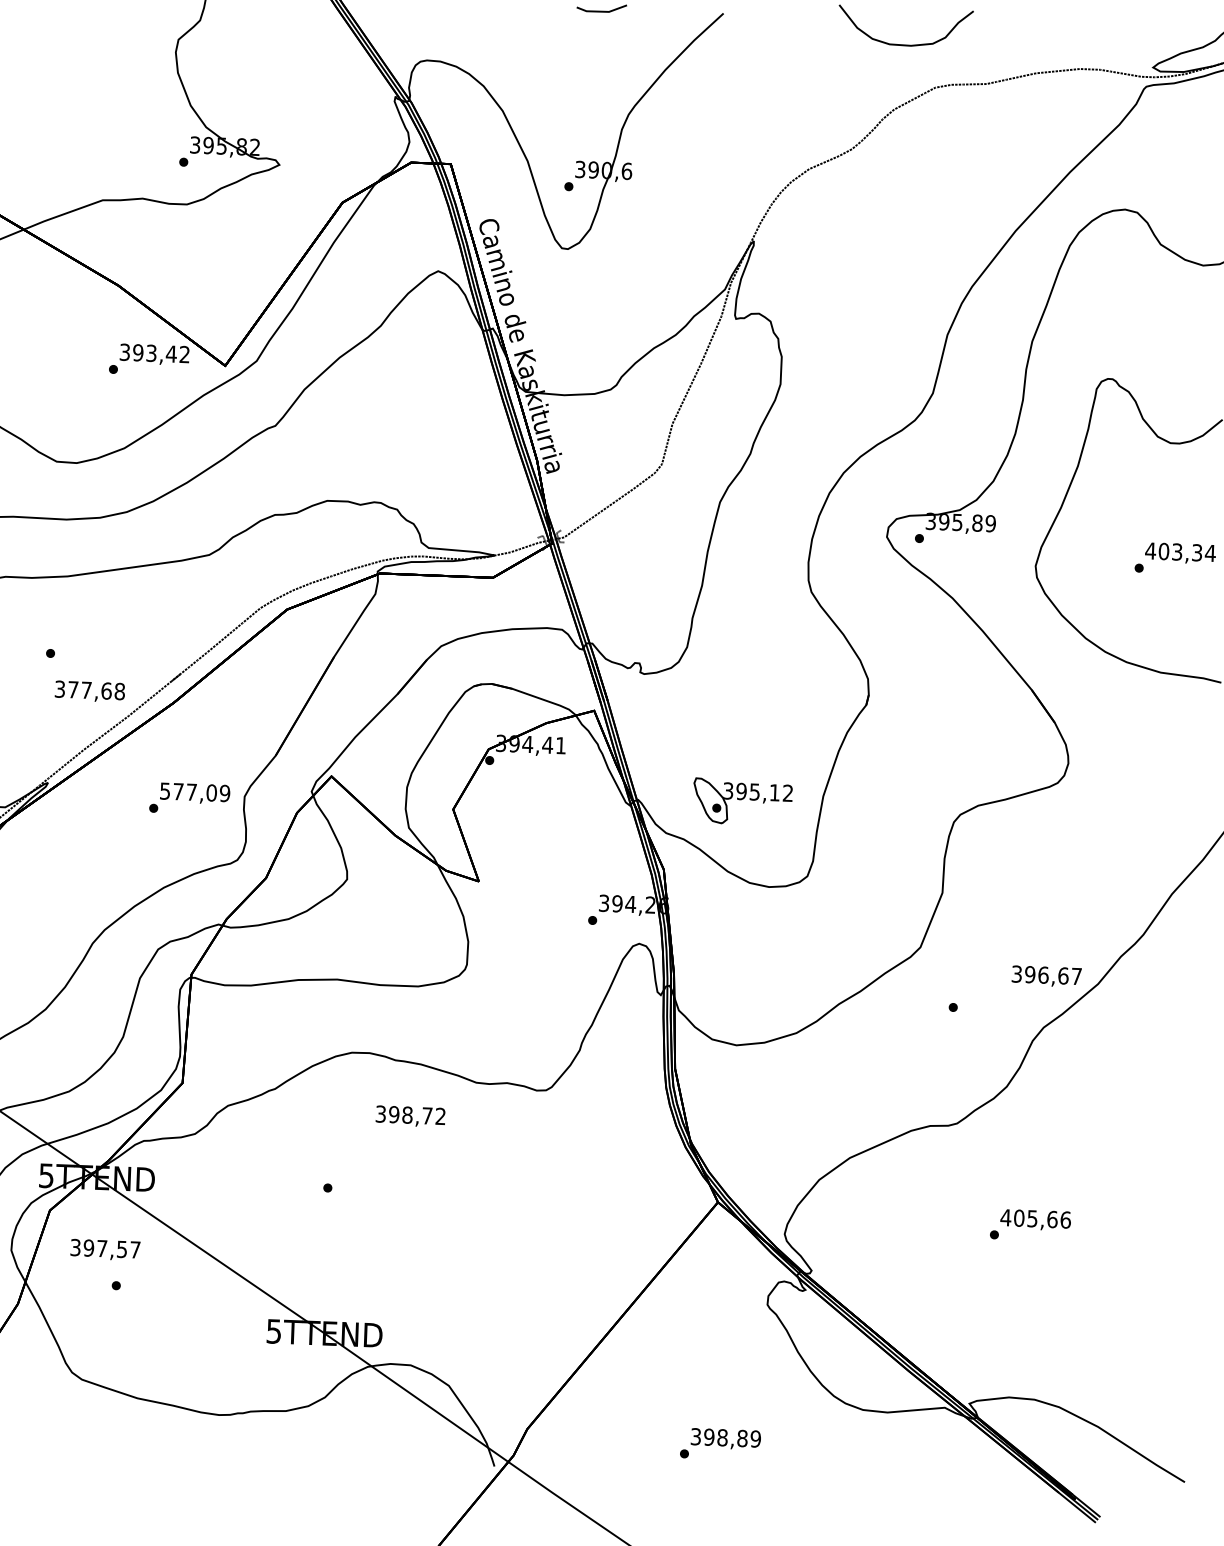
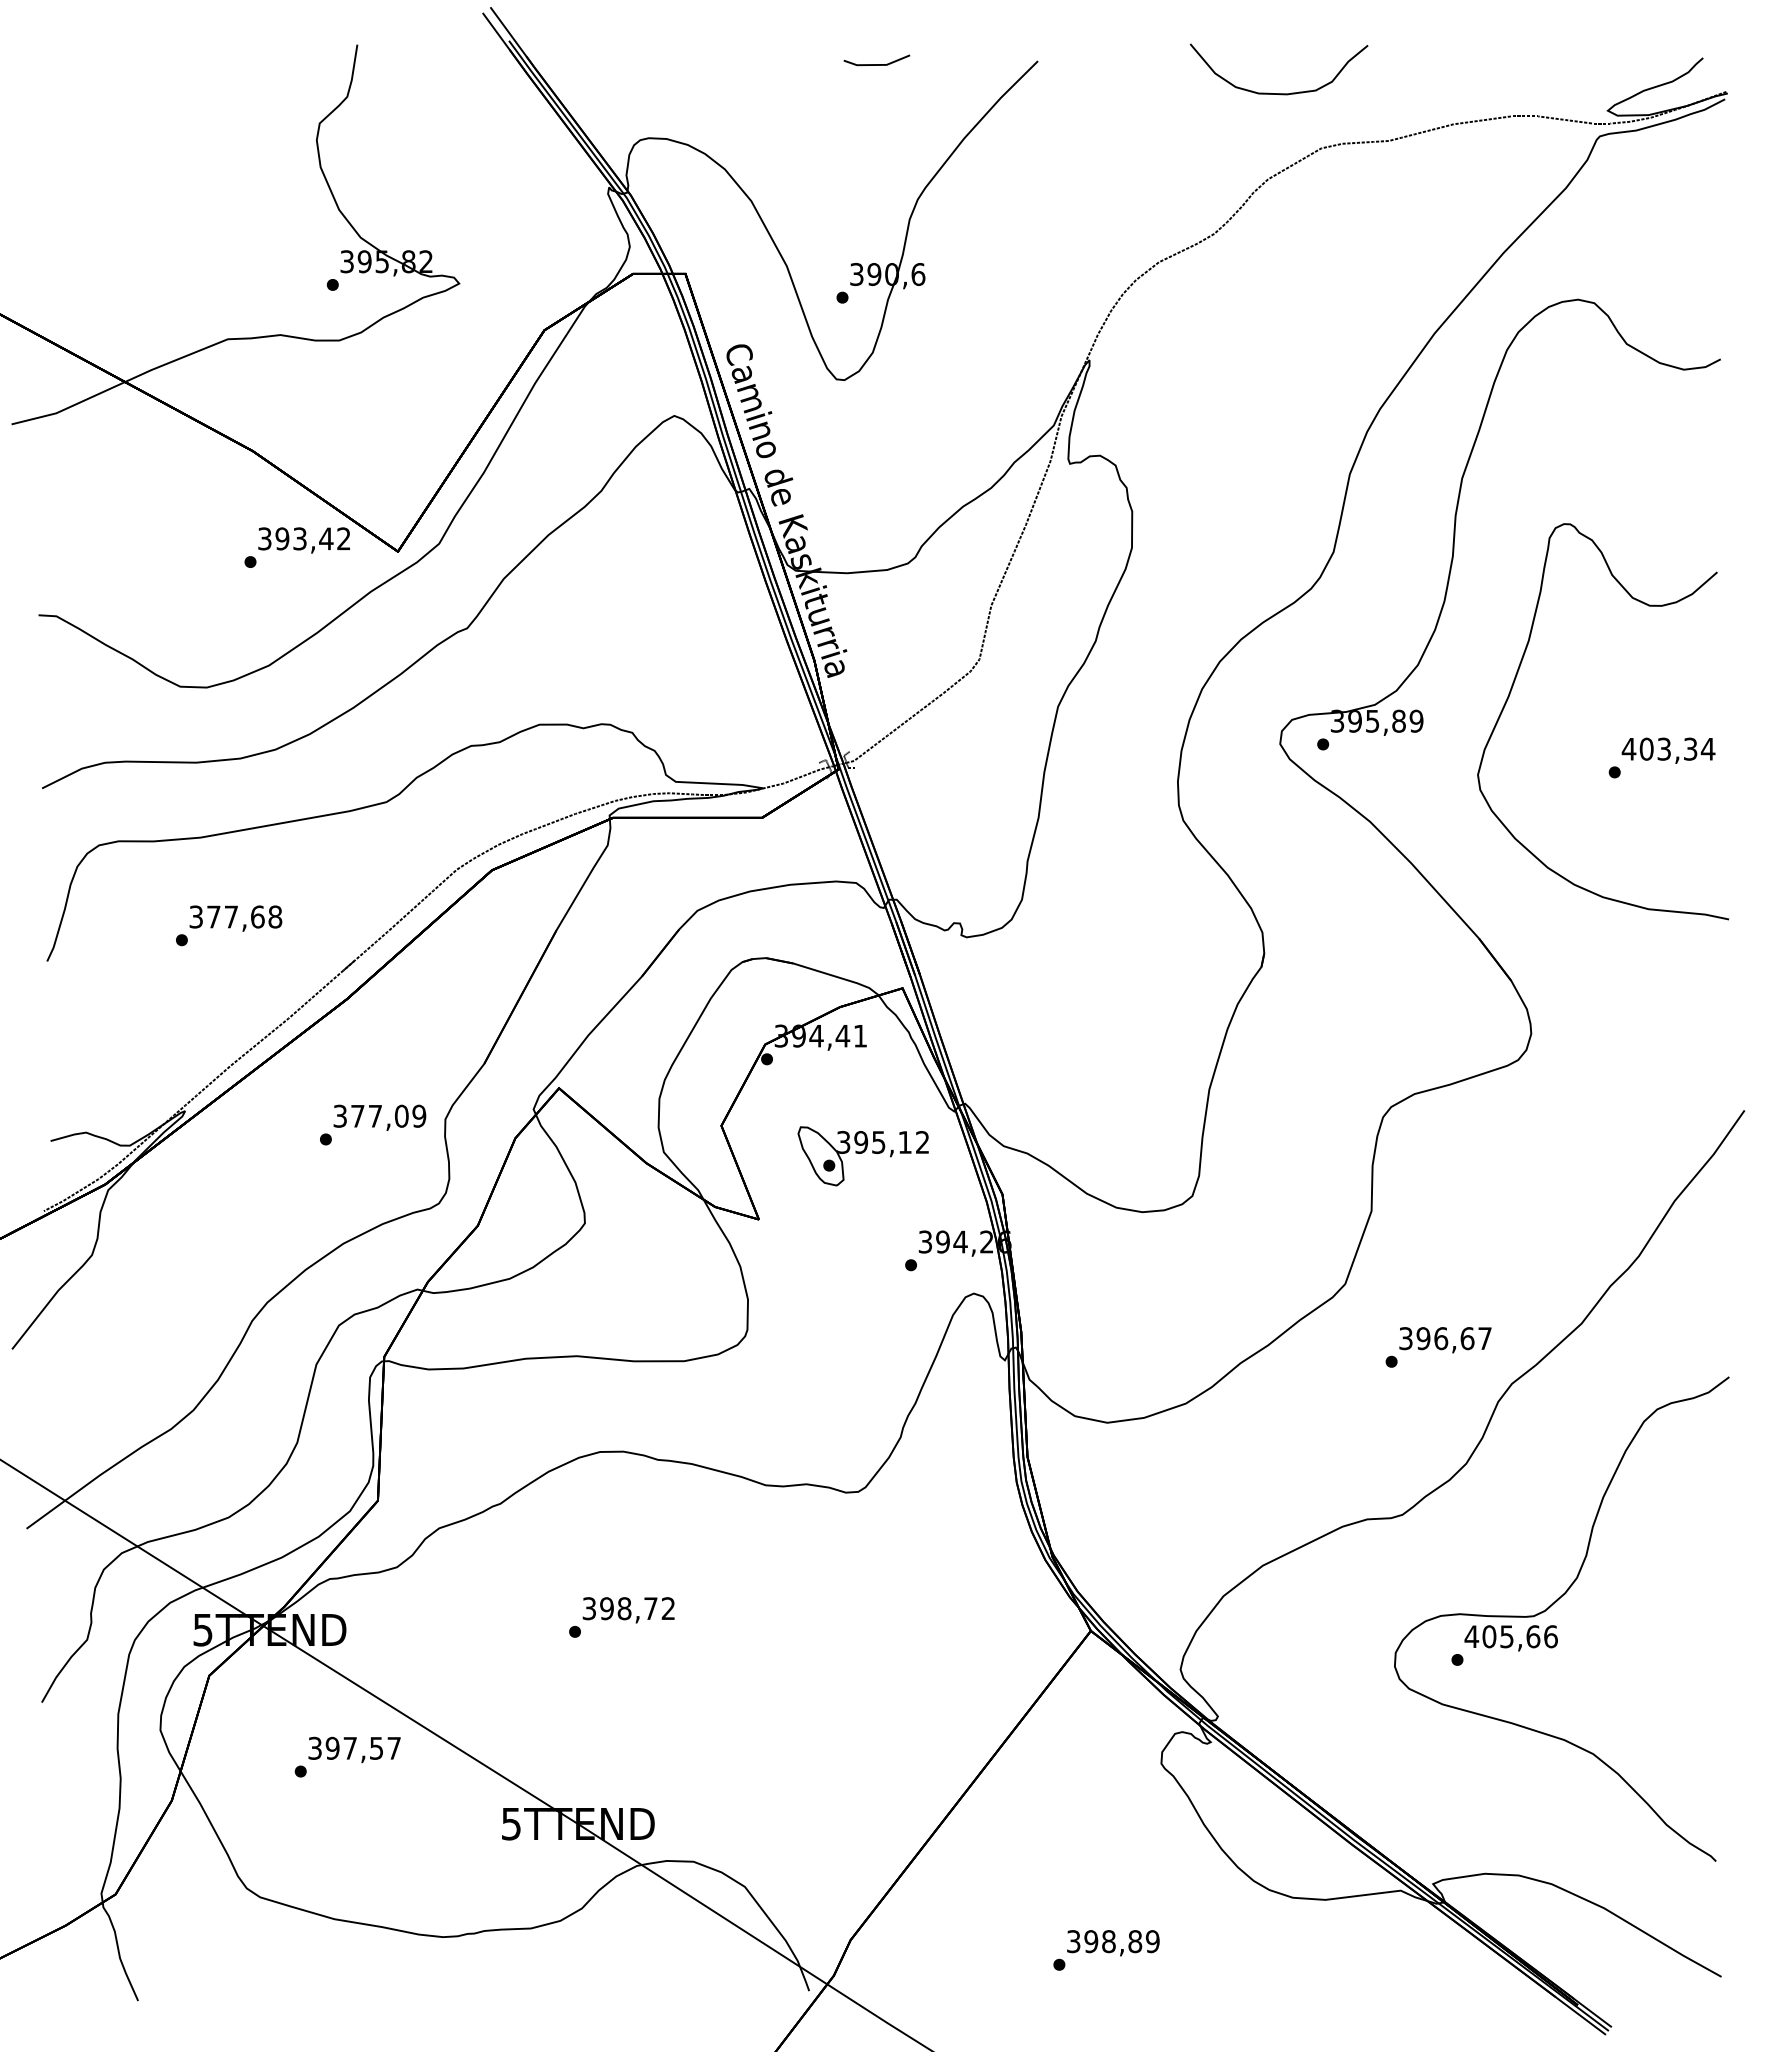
text: (89, 691) -> (235, 918), moved
text: (165, 790) -> (340, 1115), 577,09 -> 377,09
part: (742, 802) -> (862, 1156), moved
text: (1046, 976) -> (1445, 1340), moved
text: (410, 1116) -> (628, 1610), moved
part: (1066, 1197) -> (1550, 1607), added
text: (105, 1249) -> (354, 1749), moved

